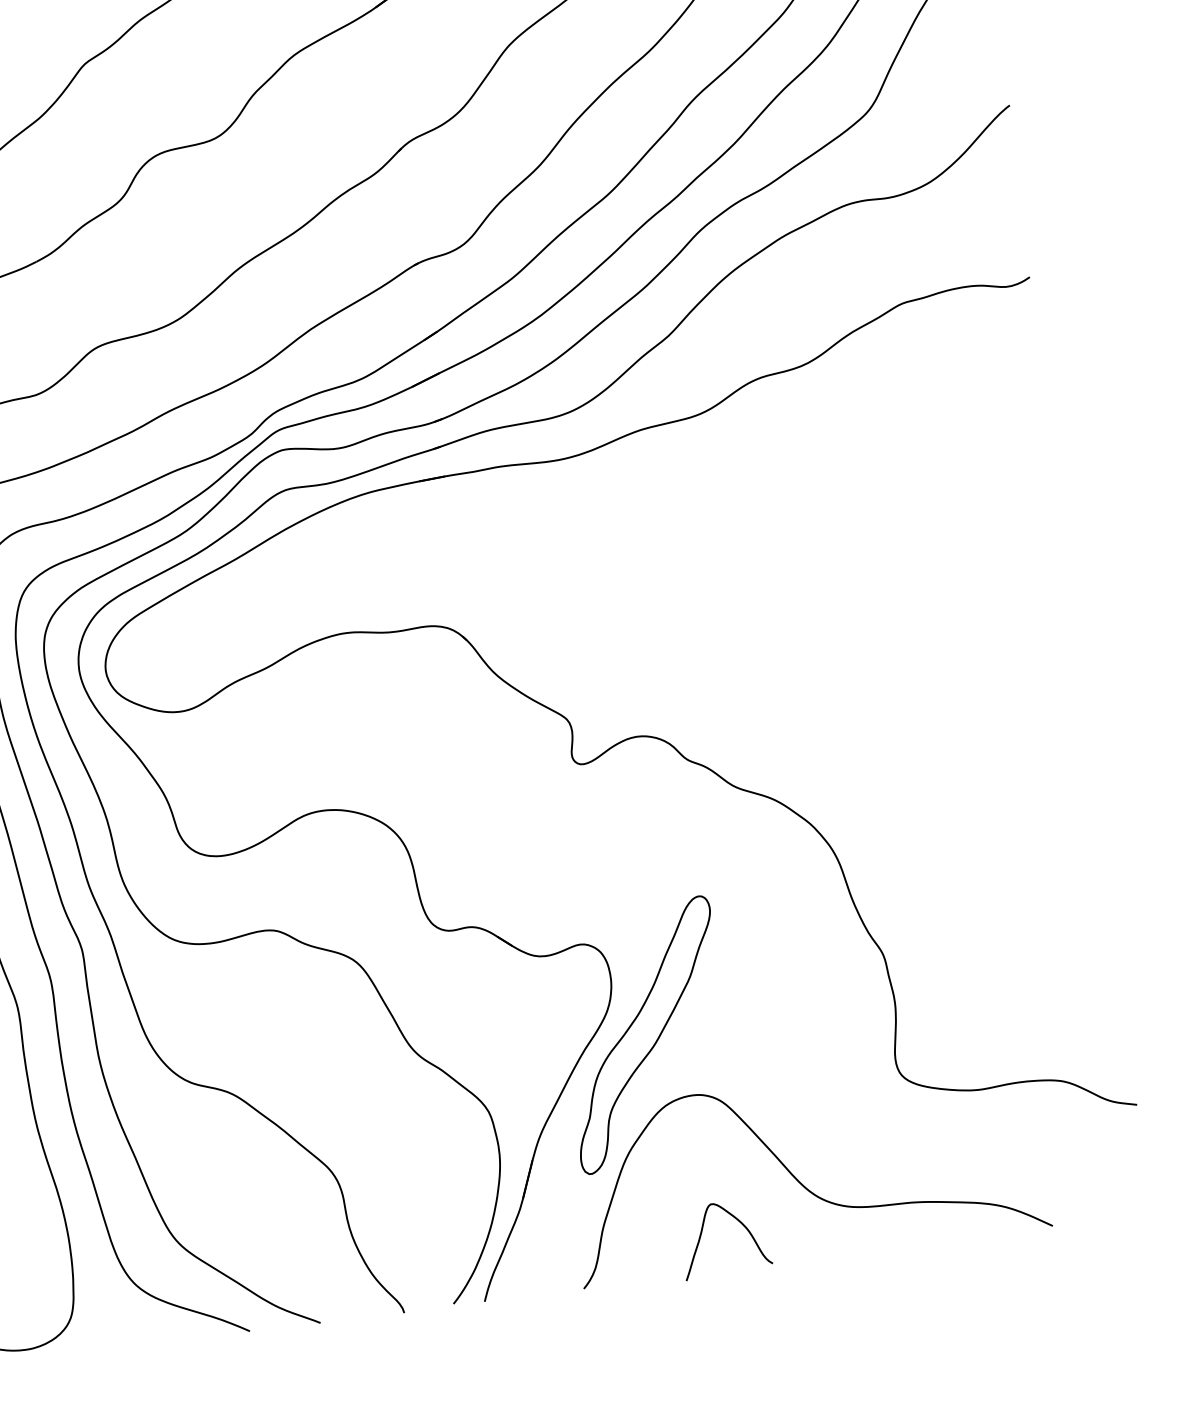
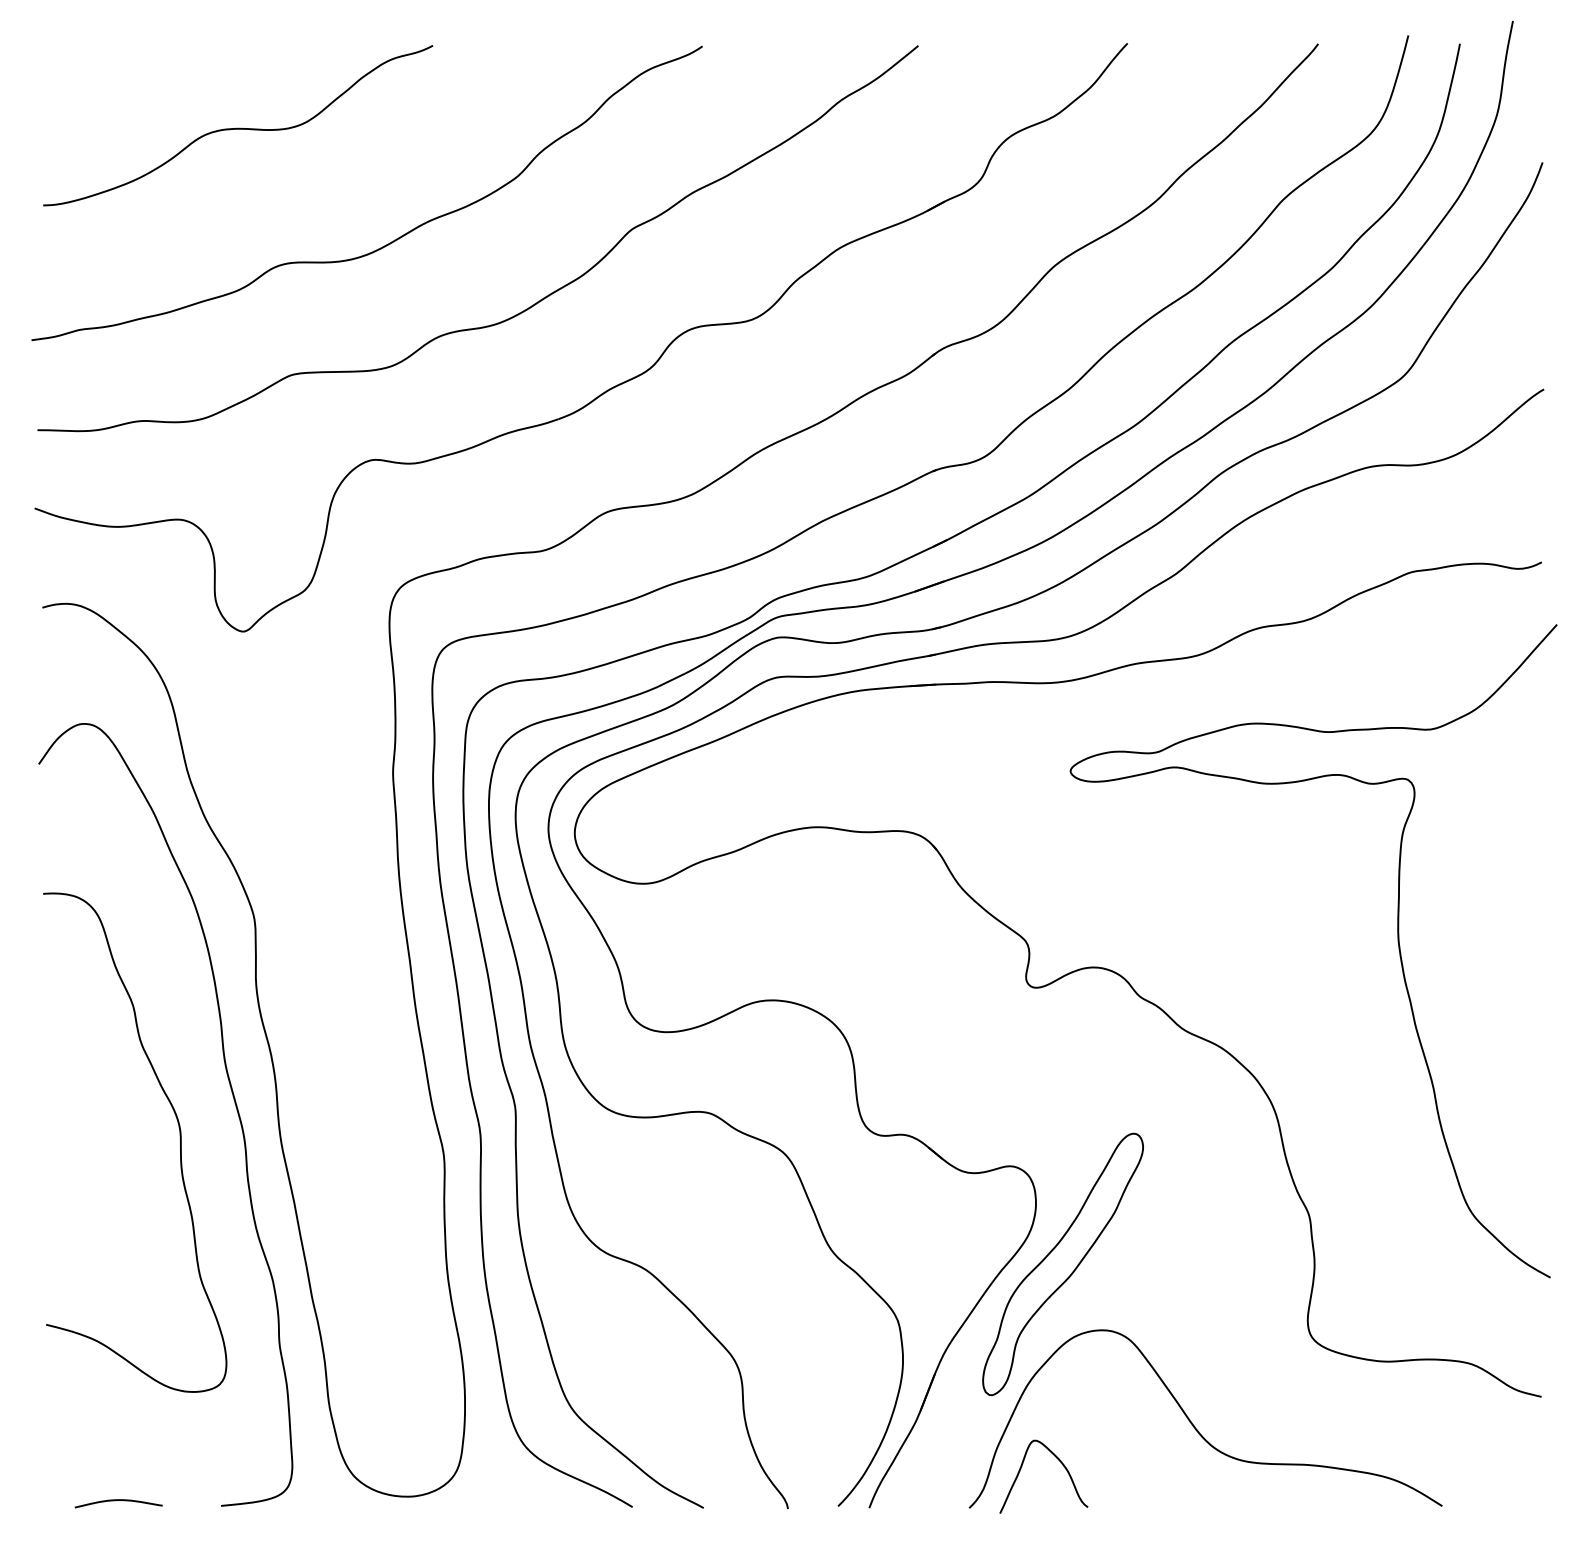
curve: (935, 672) -> (1397, 942), added
curve: (741, 1224) -> (1061, 1464), moved

